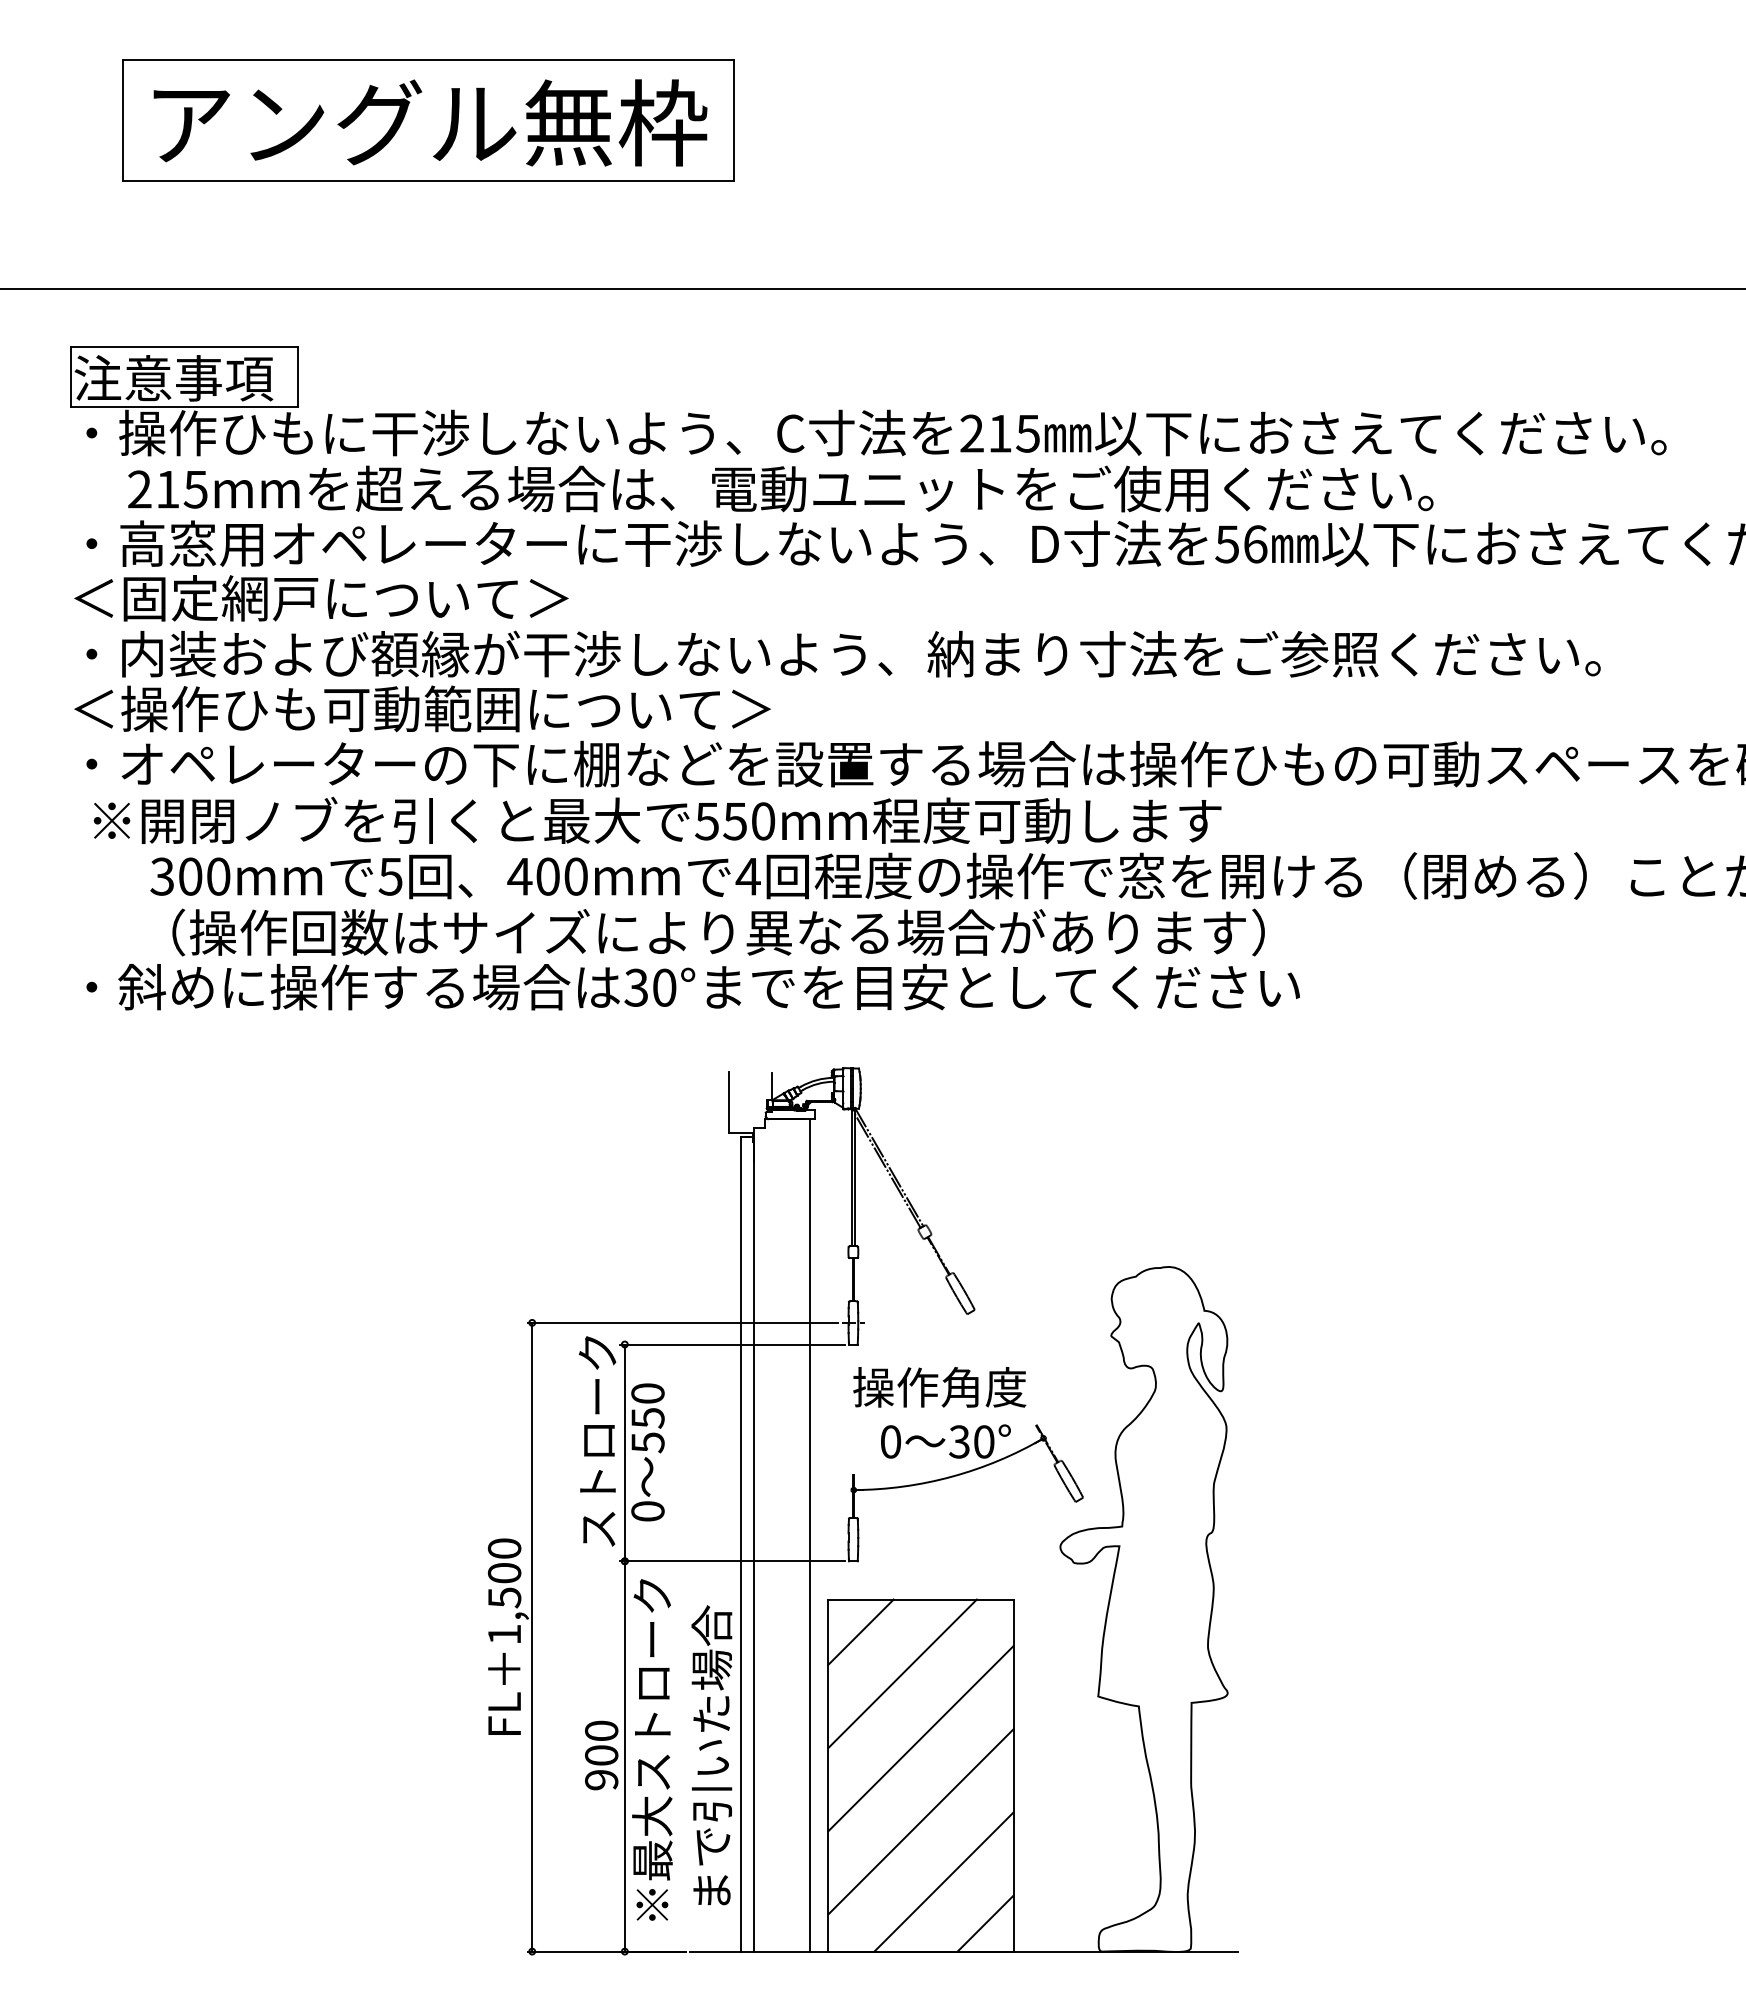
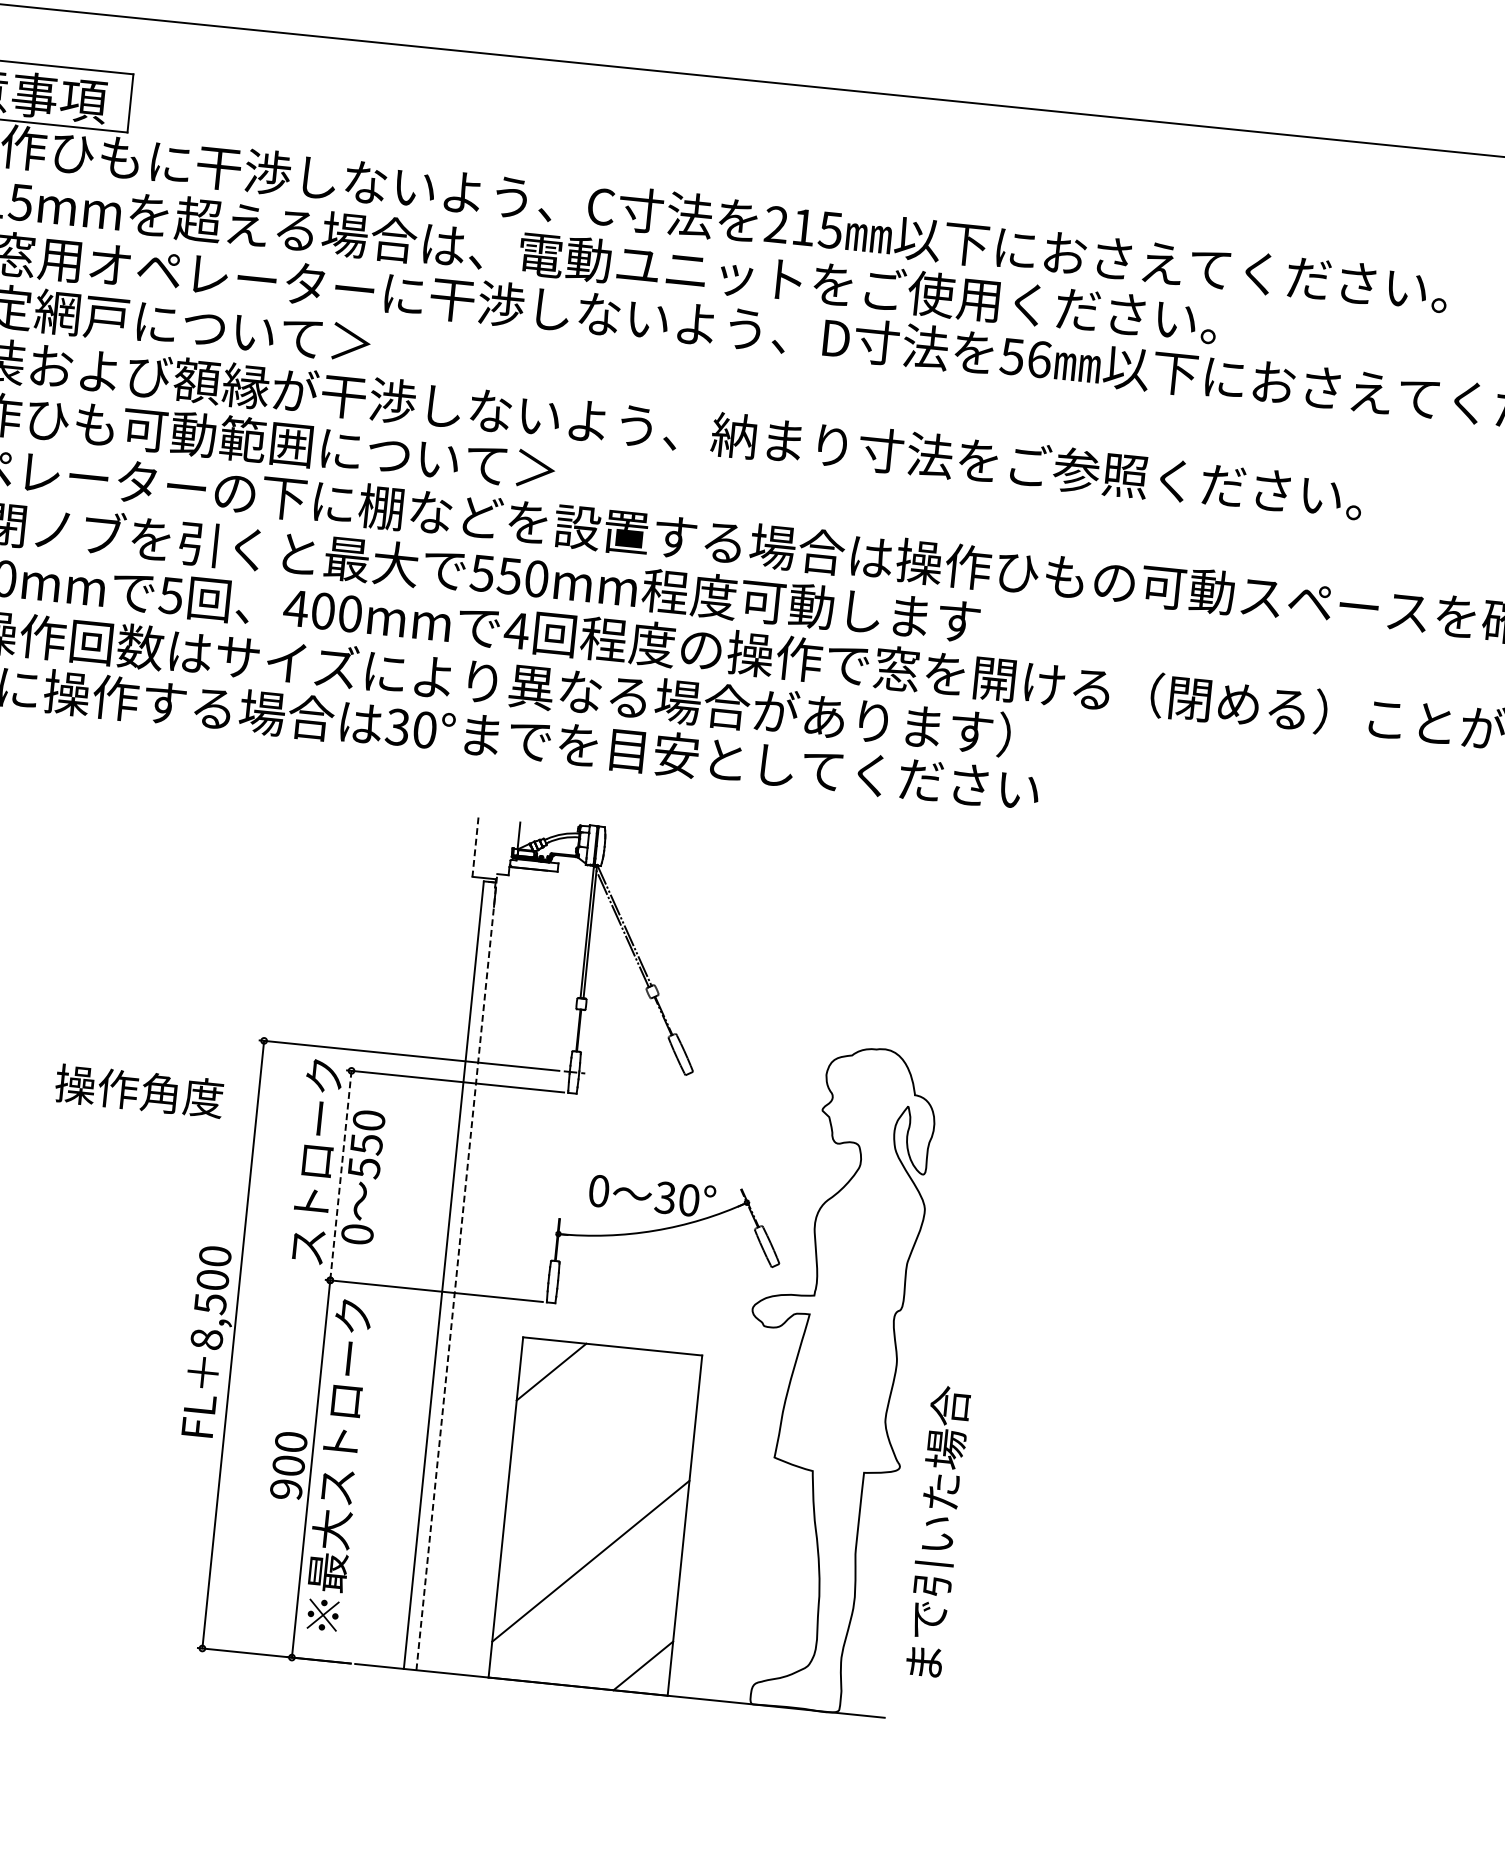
line: (728, 1102) -> (475, 847), solid -> dashed
text: (939, 1387) -> (139, 1091), moved
line: (624, 1453) -> (340, 1176), solid -> dashed
line: (809, 1535) -> (511, 1273), removed
line: (753, 1539) -> (456, 1271), solid -> dashed
text: (504, 1634) -> (206, 1339), 1,500 -> 8,500
line: (902, 1673) -> (587, 1416), removed
line: (920, 1738) -> (598, 1480), removed
text: (711, 1755) -> (937, 1531), moved
line: (943, 1881) -> (606, 1621), removed

